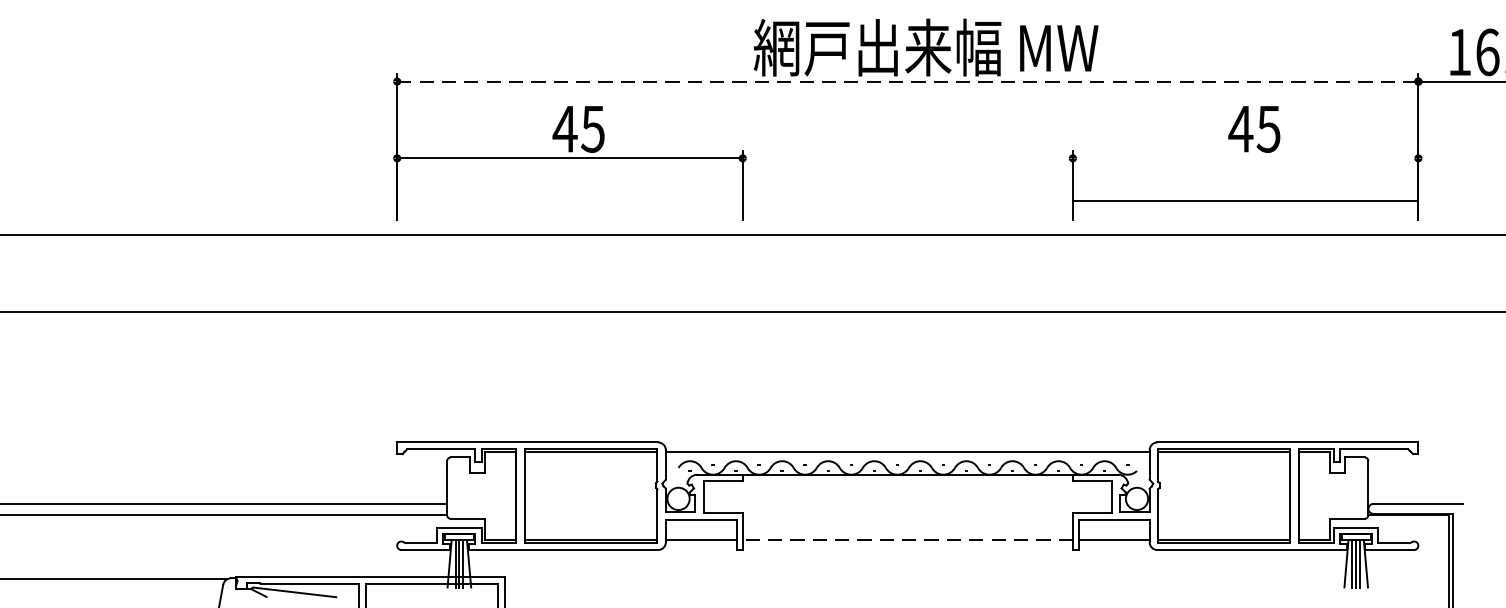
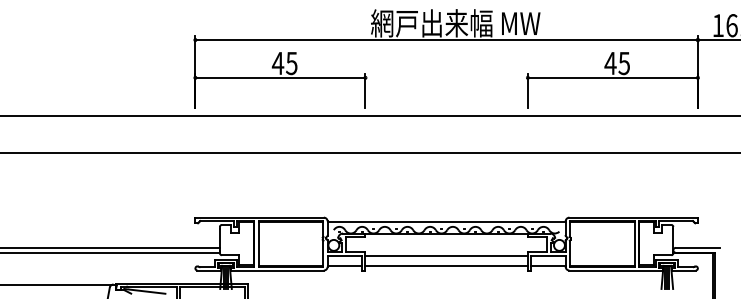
line: (909, 82) -> (447, 40), dashed -> solid
line: (1244, 200) -> (612, 77), moved
line: (907, 519) -> (446, 255), added
line: (907, 539) -> (446, 265), dashed -> solid

